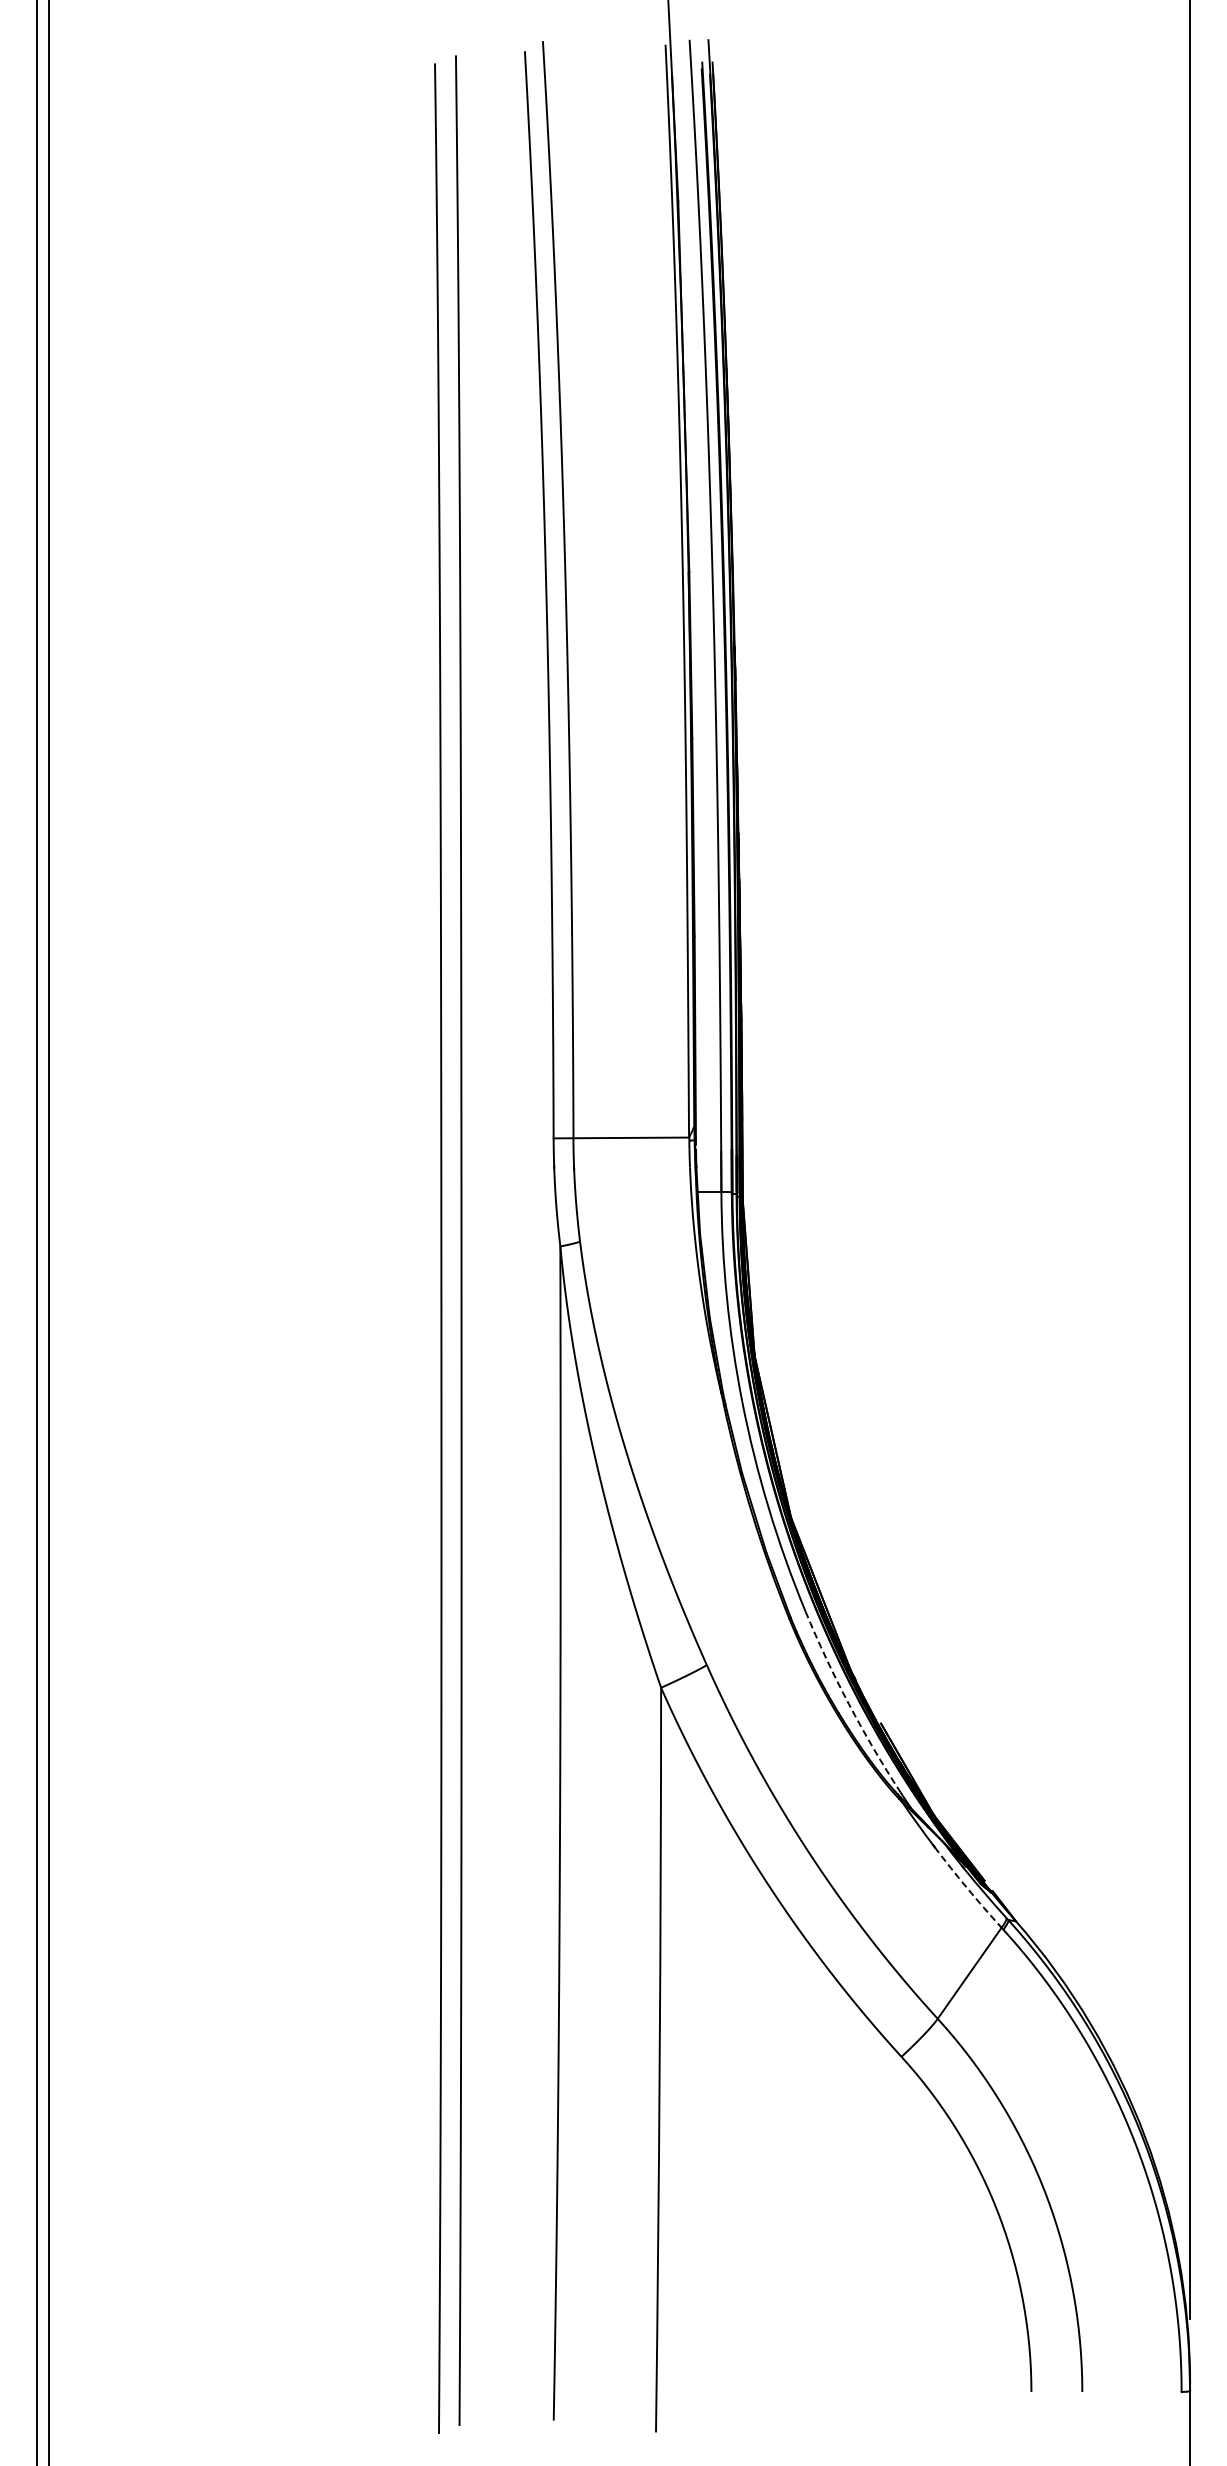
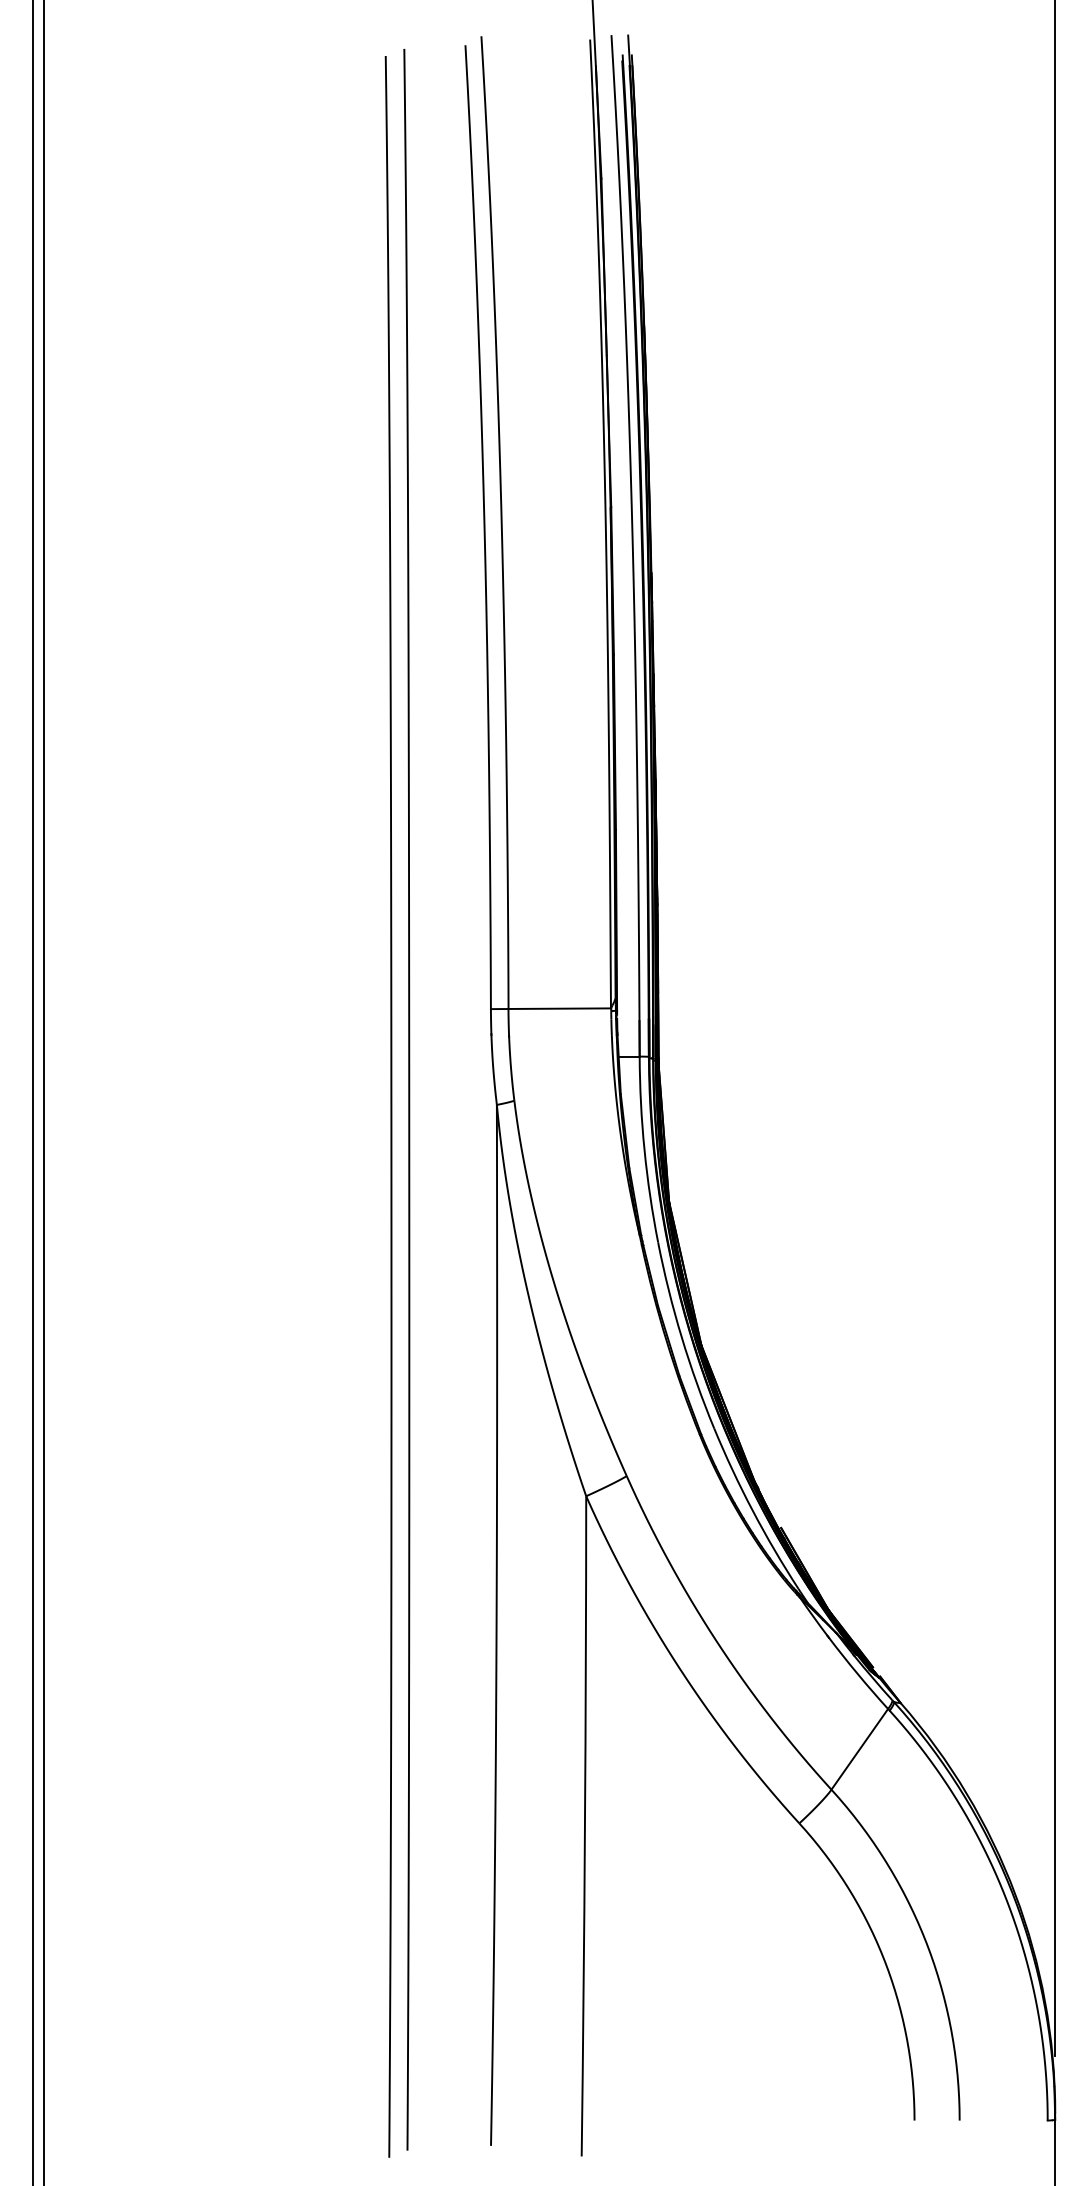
arc: (848, 1704) -> (752, 1511), dashed -> solid
arc: (967, 1888) -> (857, 1674), dashed -> solid

